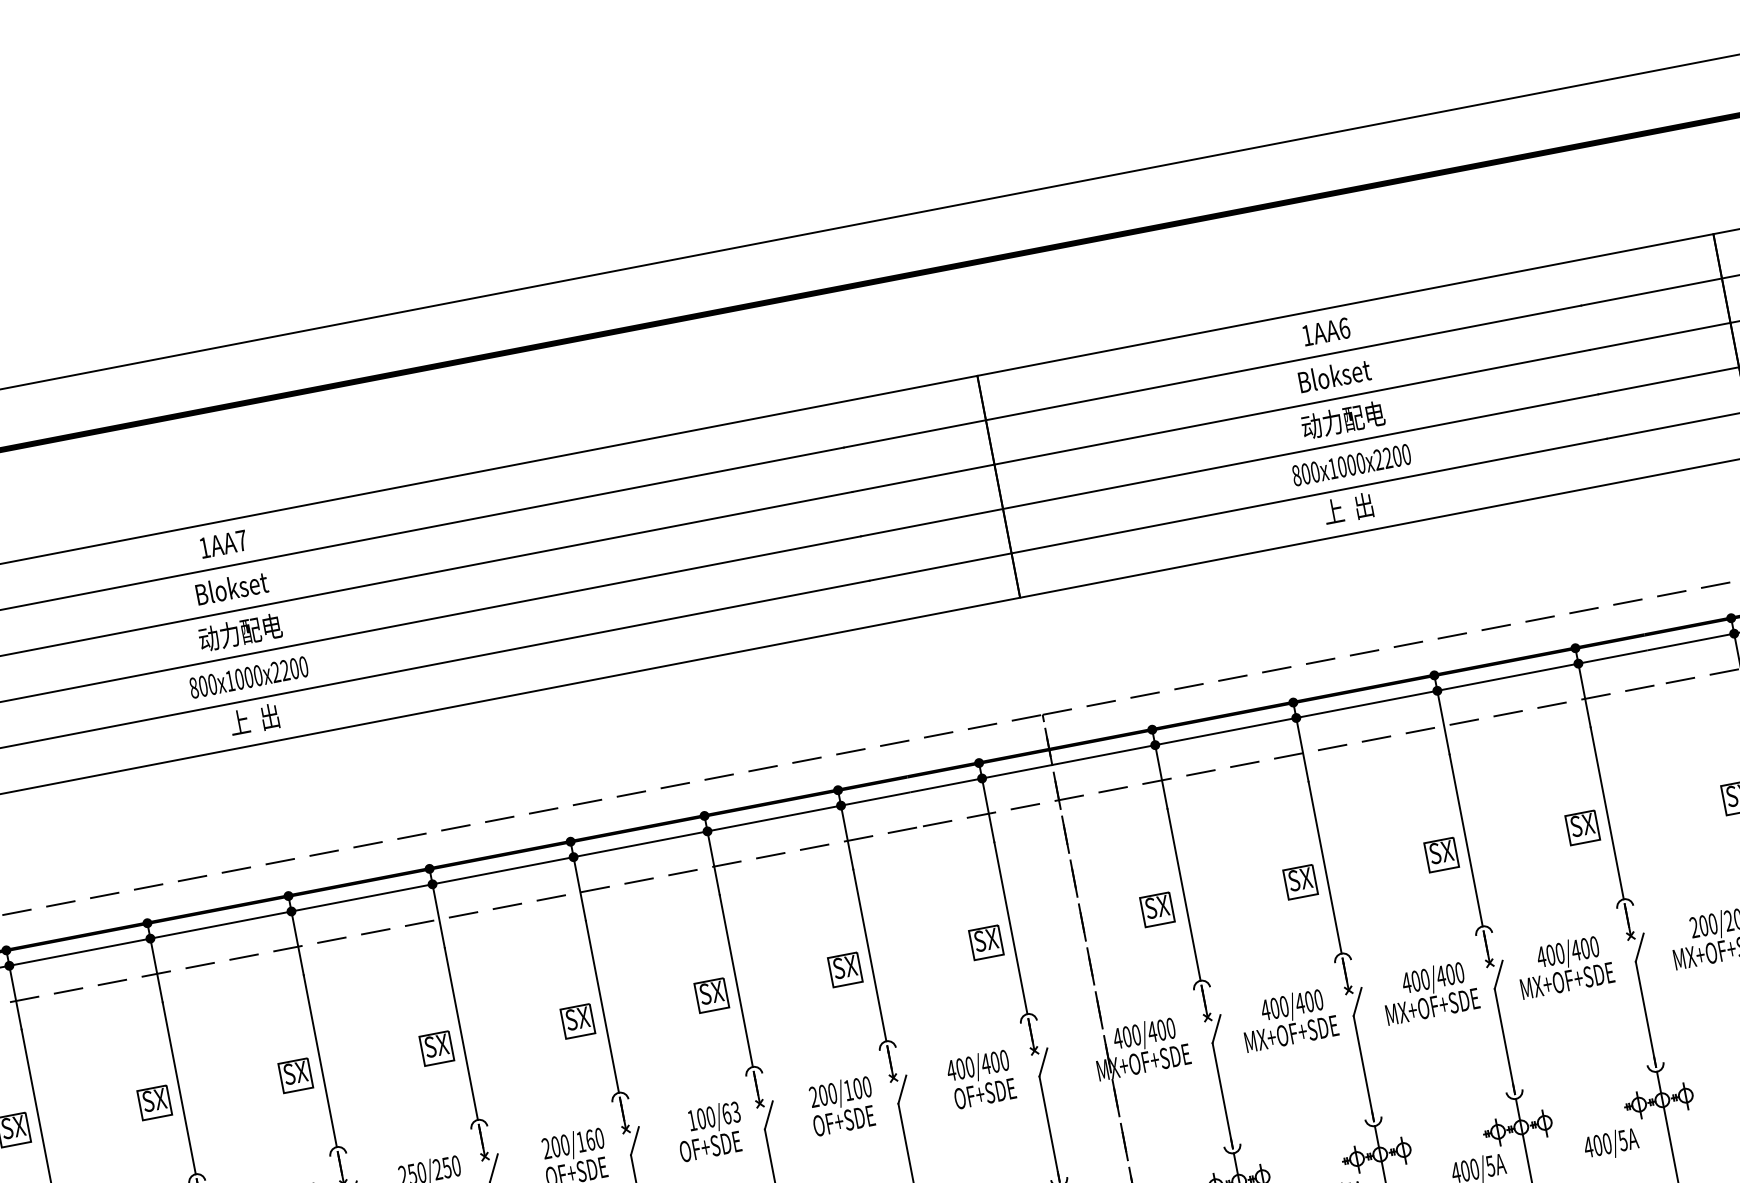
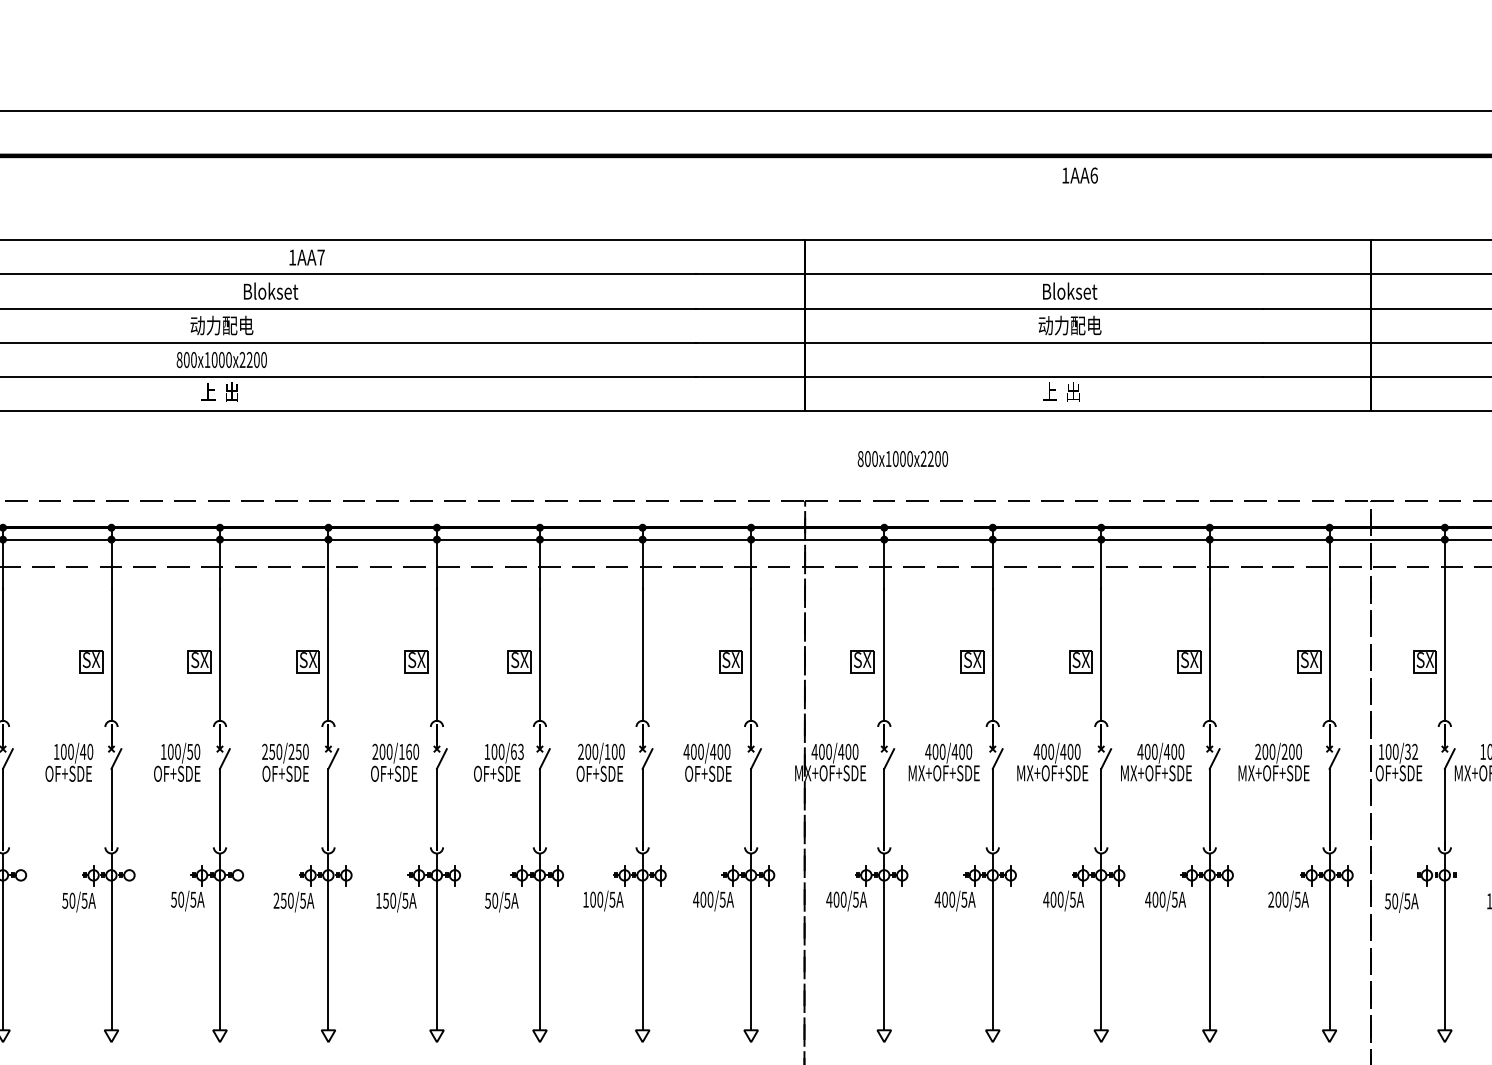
text: (1325, 331) -> (1079, 175), moved
text: (1351, 465) -> (902, 459), moved
text: (222, 544) -> (306, 257), moved
text: (232, 586) -> (271, 290), moved
part: (845, 969) -> (622, 661), removed

